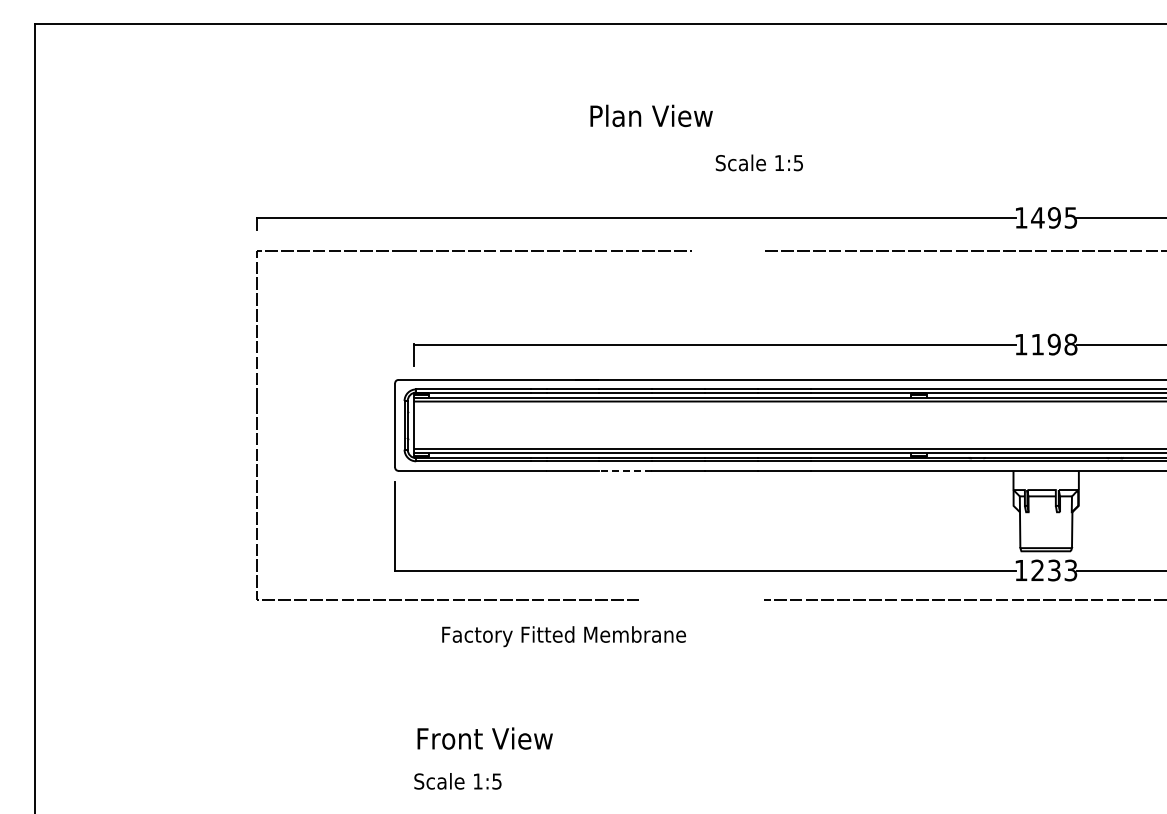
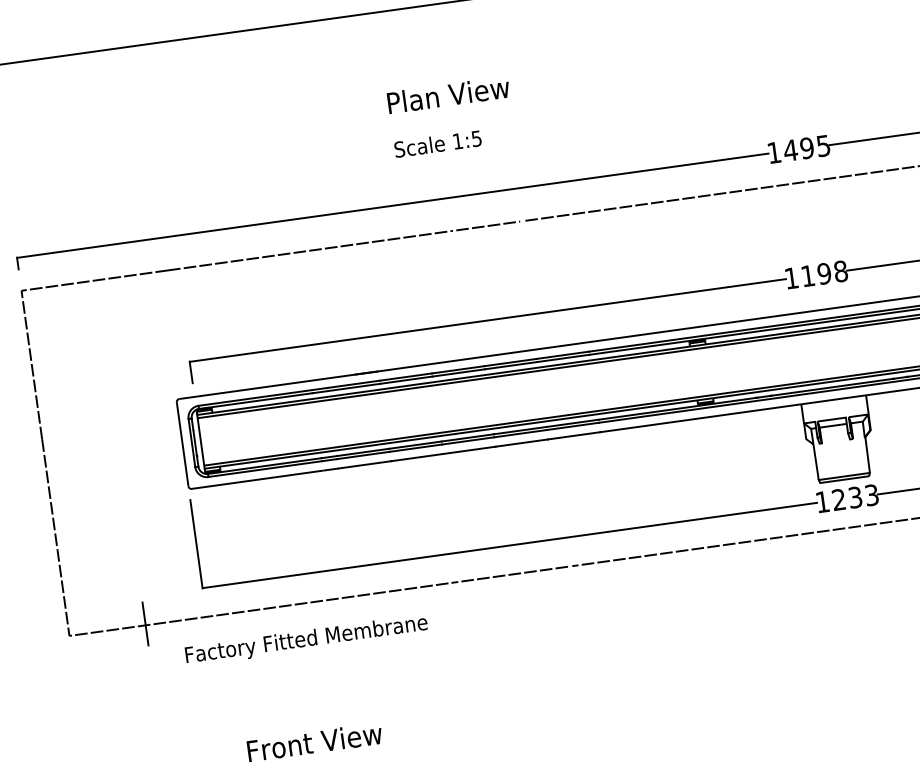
text: (651, 115) -> (448, 94), moved
text: (758, 162) -> (437, 143), moved
line: (727, 251) -> (487, 226), added
line: (625, 470) -> (416, 457), dashed -> solid
line: (333, 597) -> (145, 623), added
line: (701, 599) -> (509, 574), added
text: (563, 636) -> (306, 640), moved

